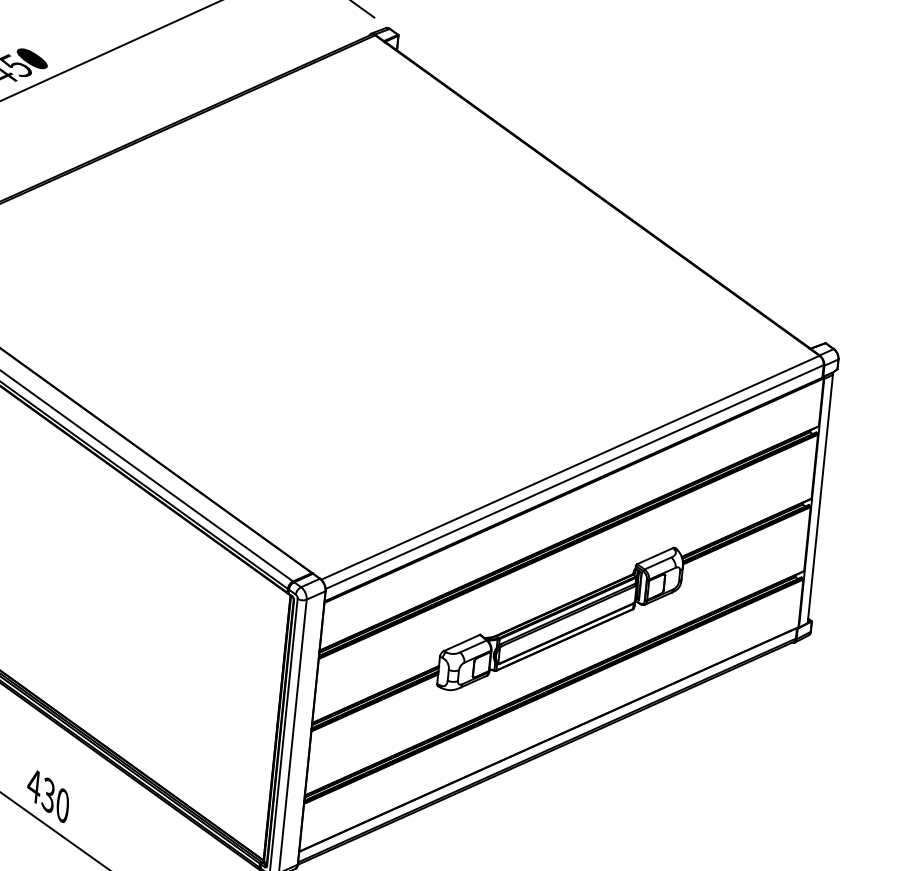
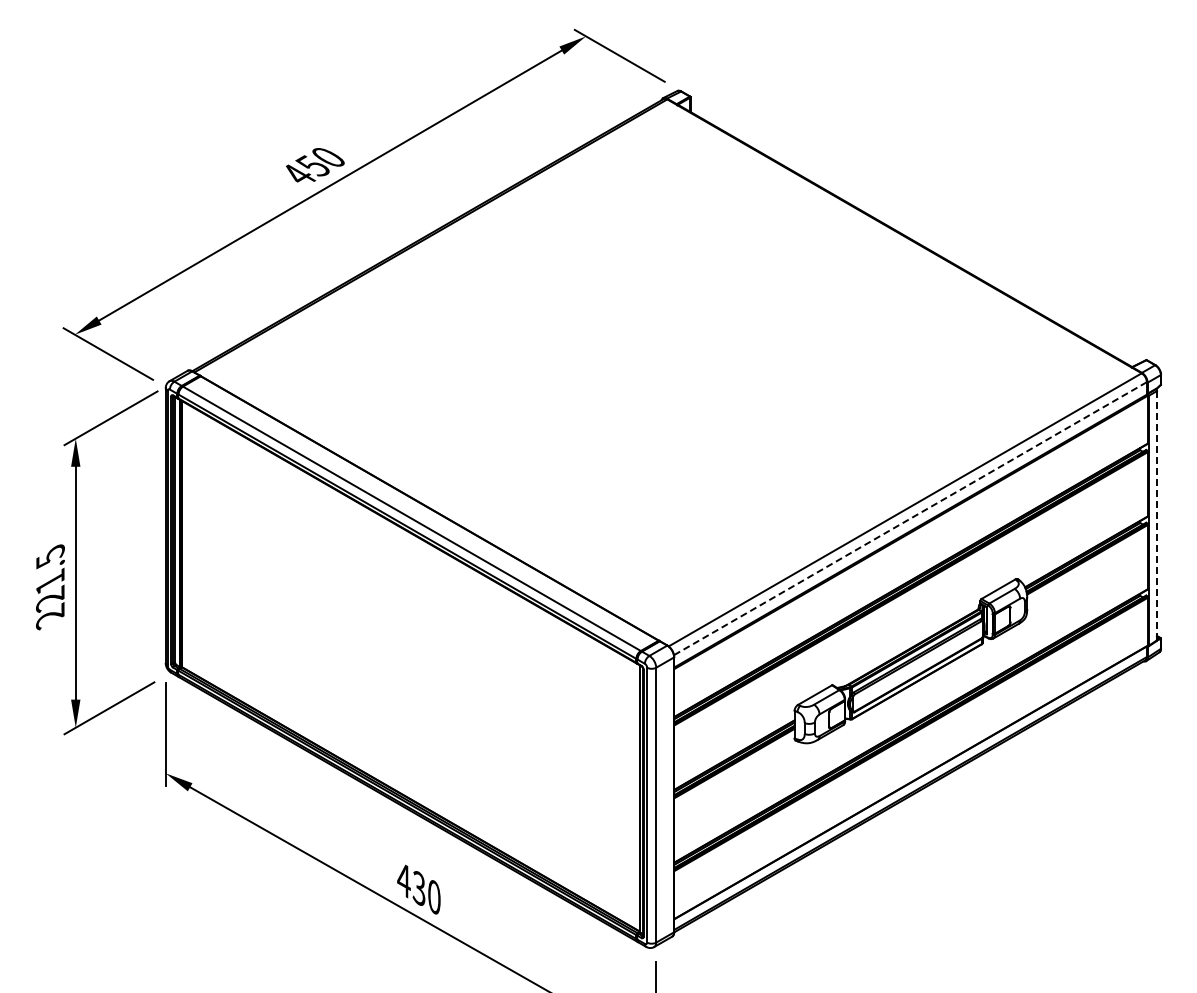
line: (574, 476) -> (910, 518), solid -> dashed
line: (820, 498) -> (1157, 515), solid -> dashed

